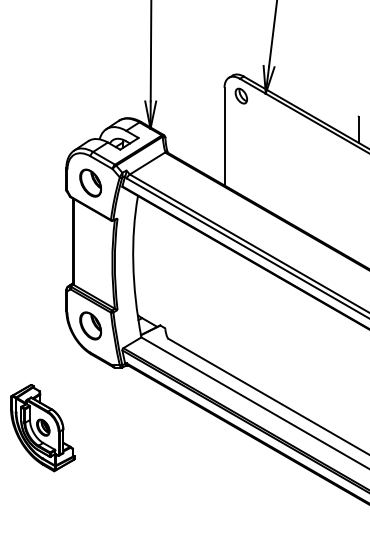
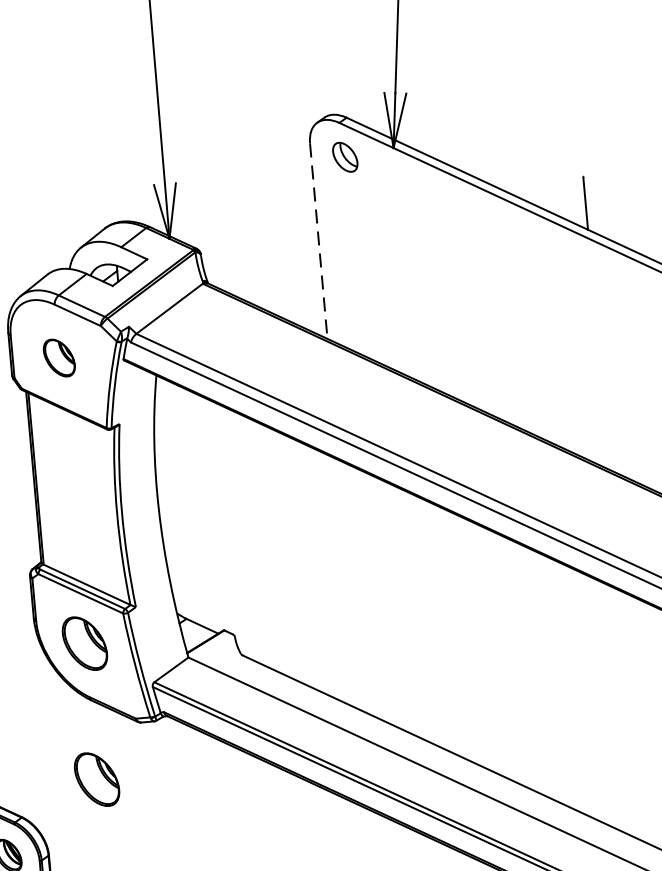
line: (224, 136) -> (318, 241), solid -> dashed
part: (90, 182) -> (59, 356), size x0.7
part: (90, 393) -> (96, 778), added

